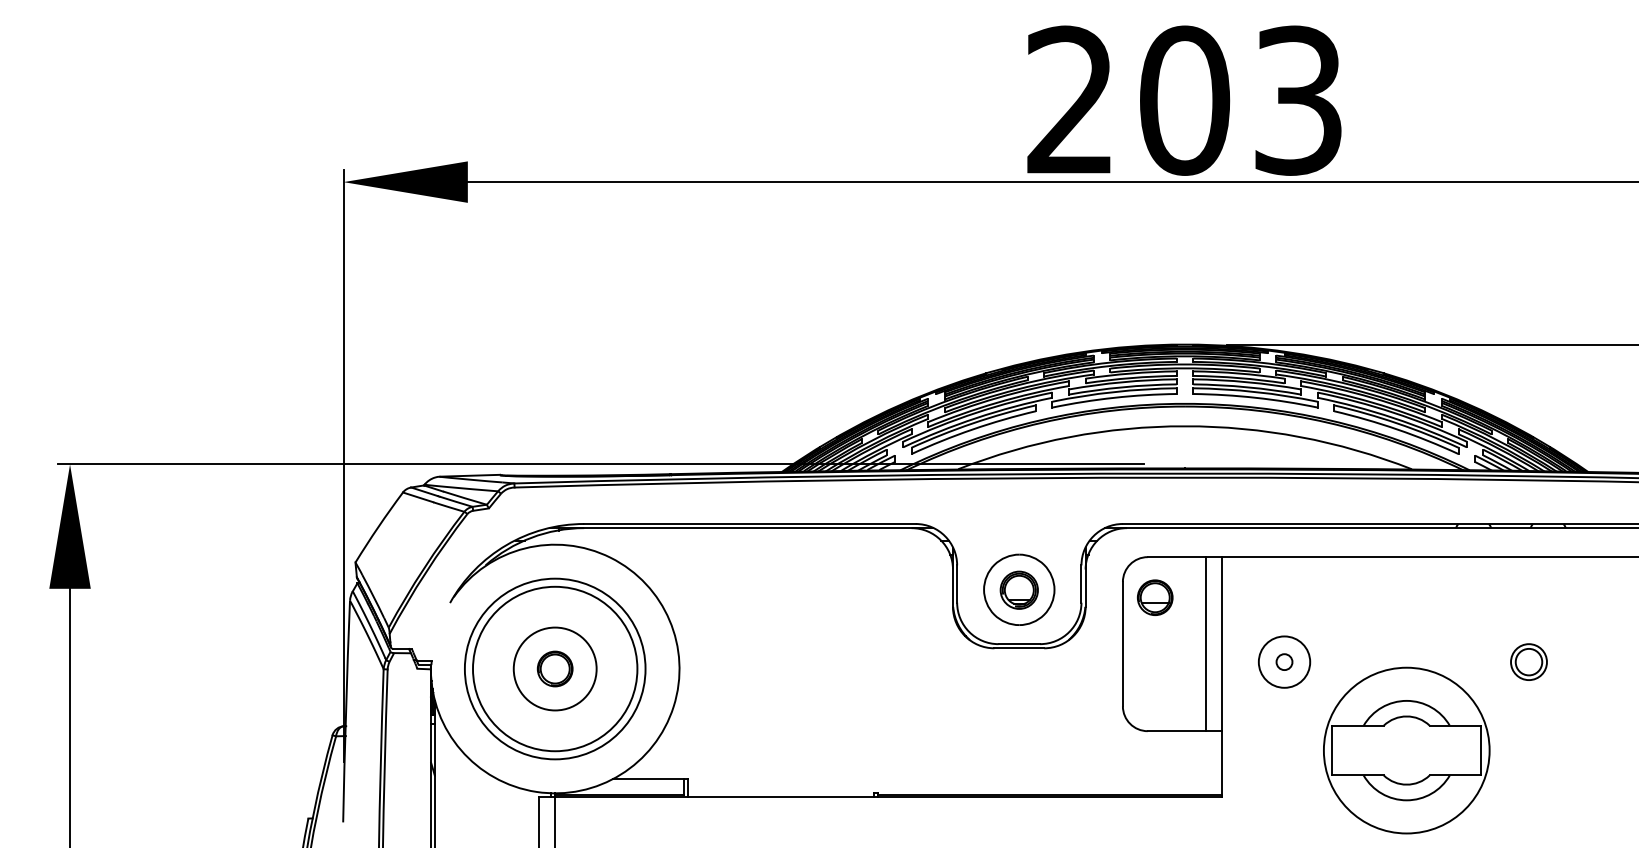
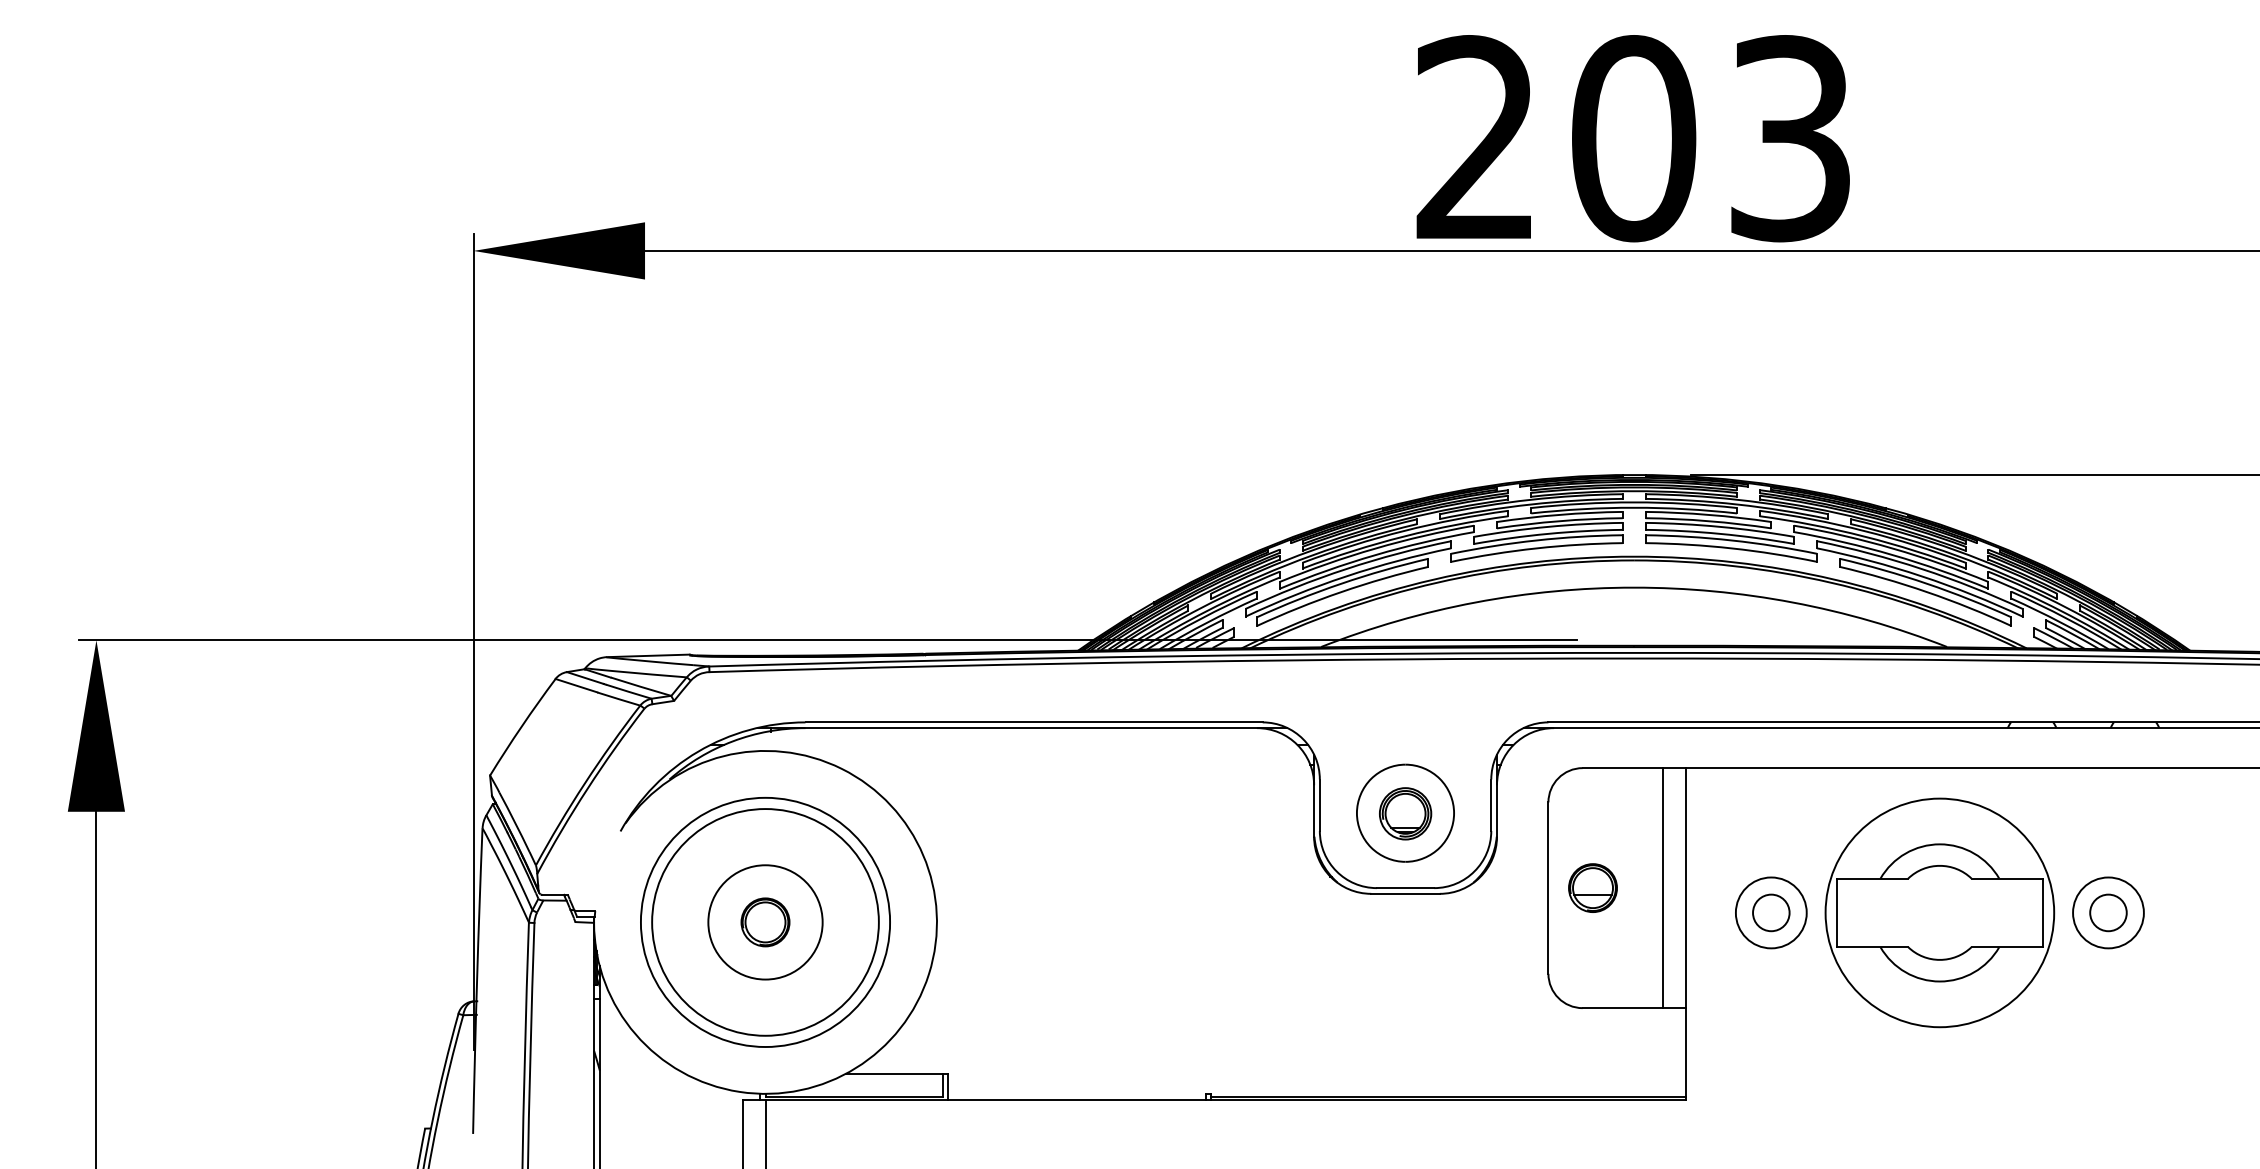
part: (1154, 597) -> (1592, 887), moved
circle: (1284, 661) -> (1771, 912), size x1.67
circle: (1529, 661) -> (2108, 912), size x1.43
part: (1406, 750) -> (1939, 912), moved

